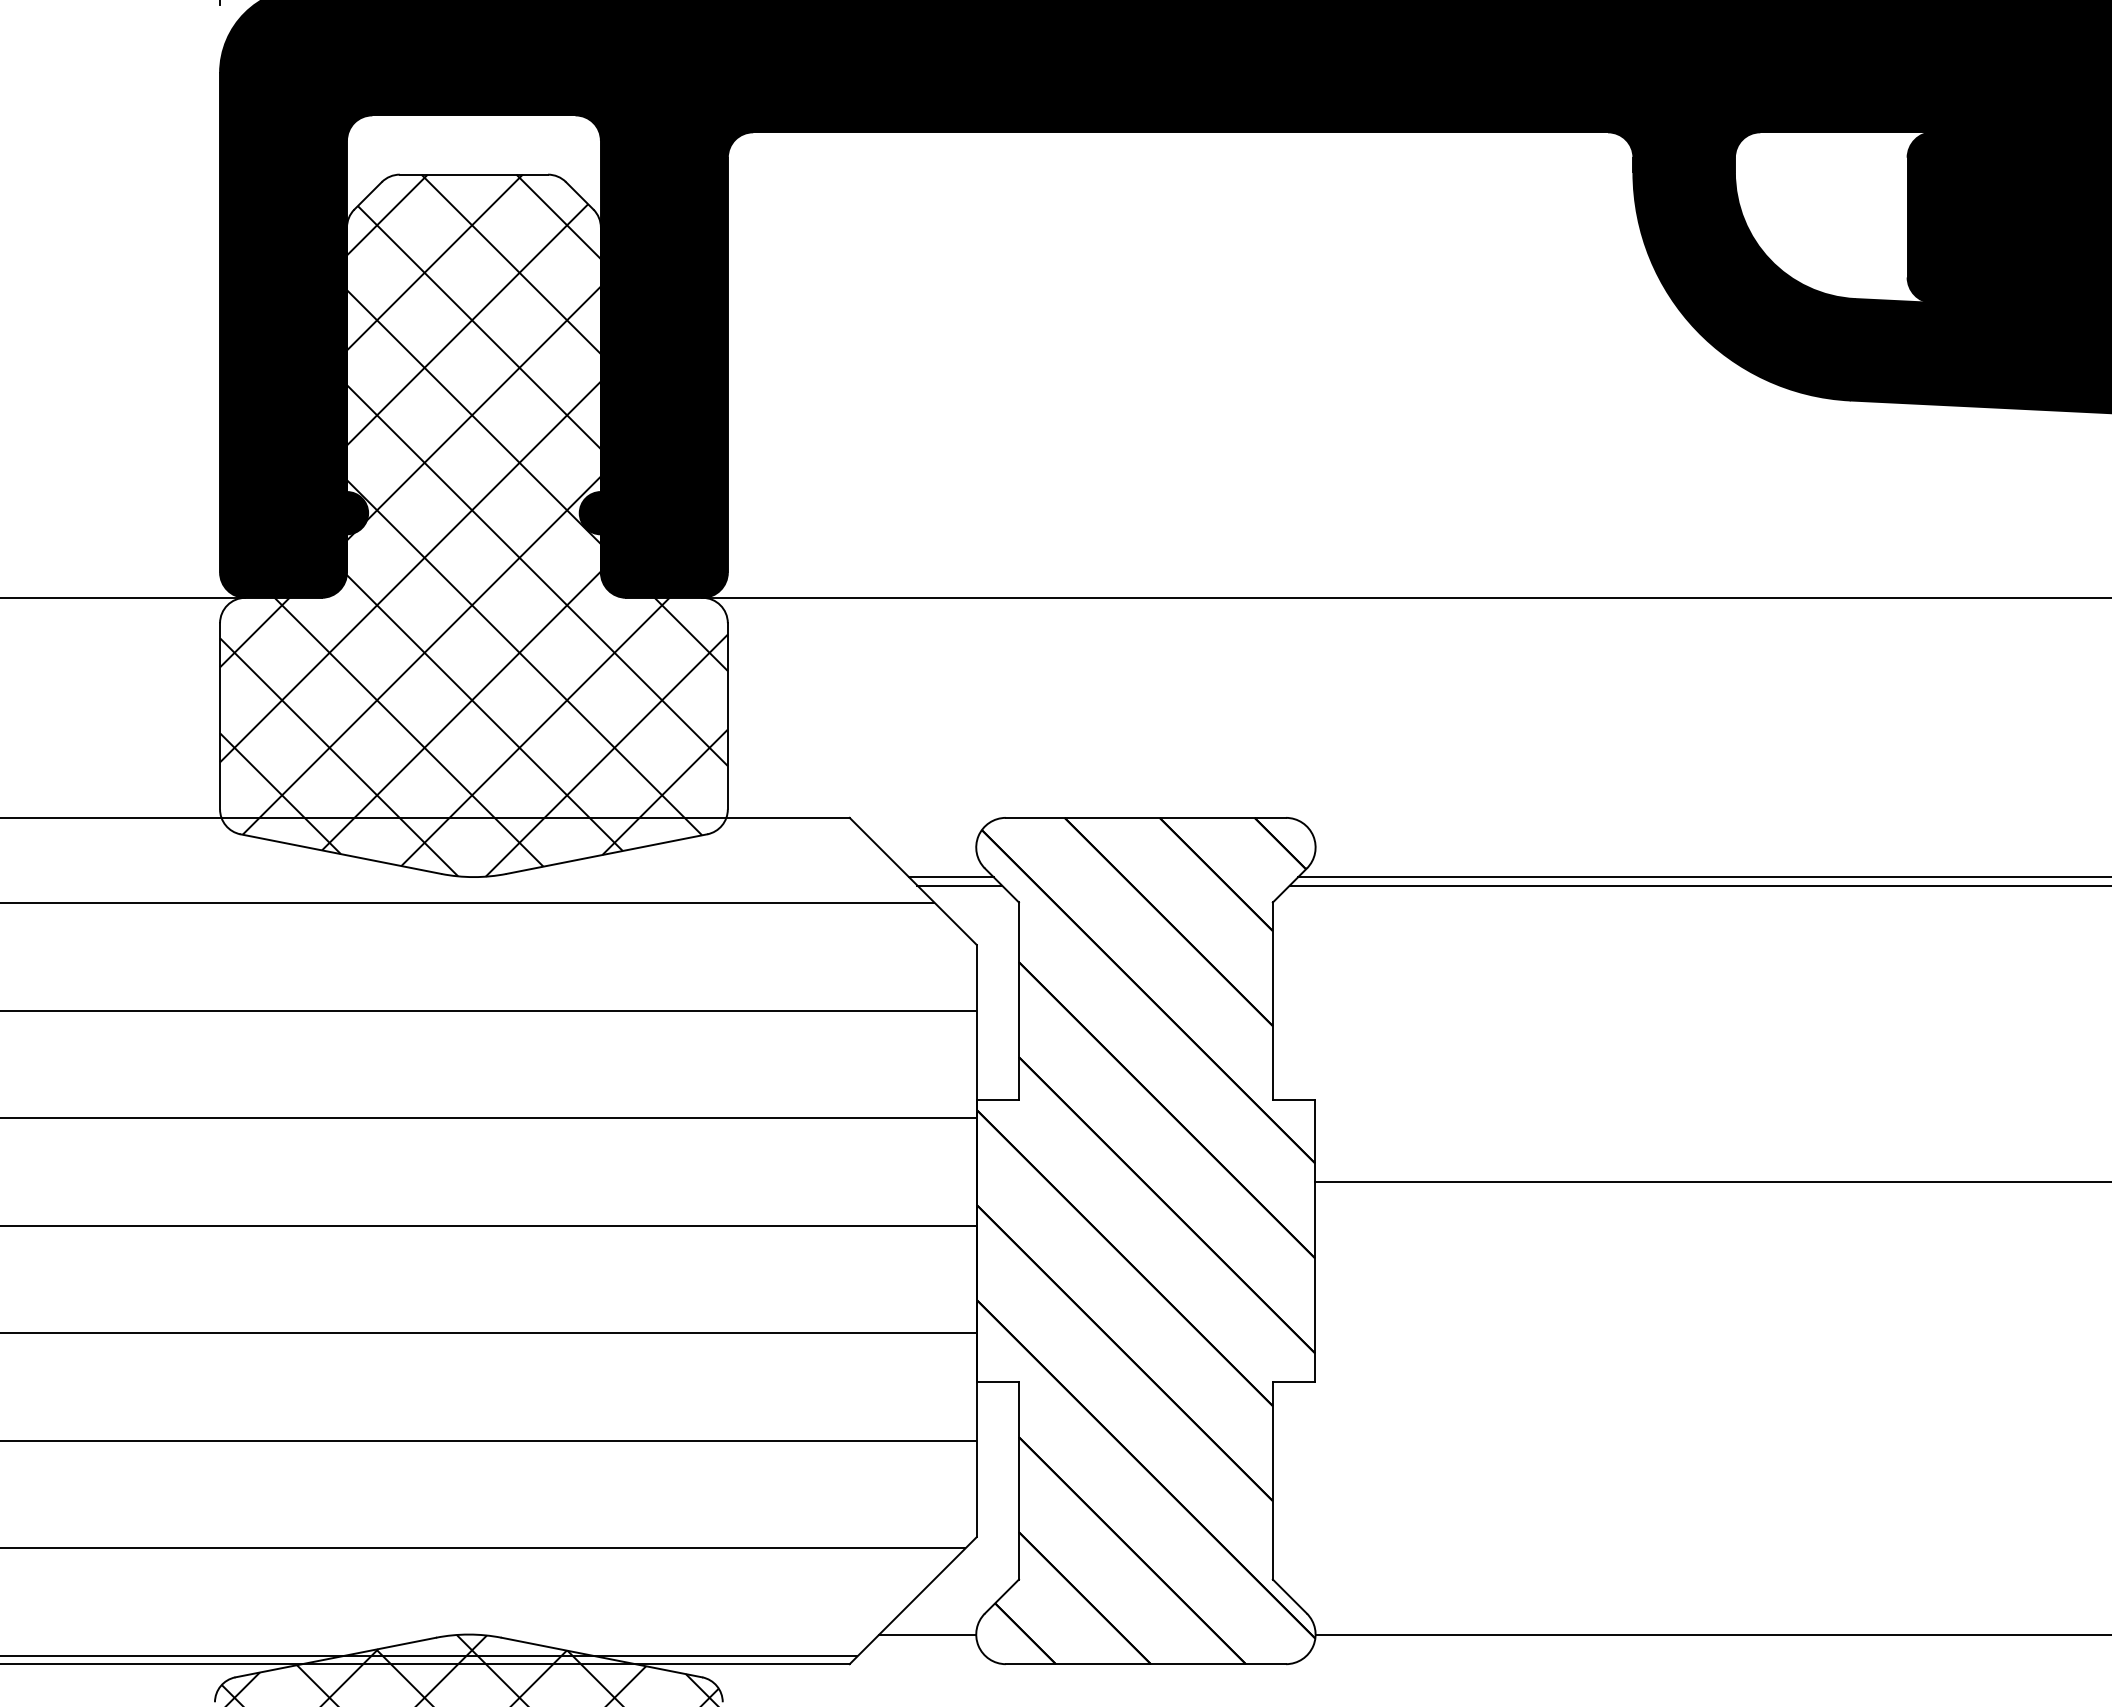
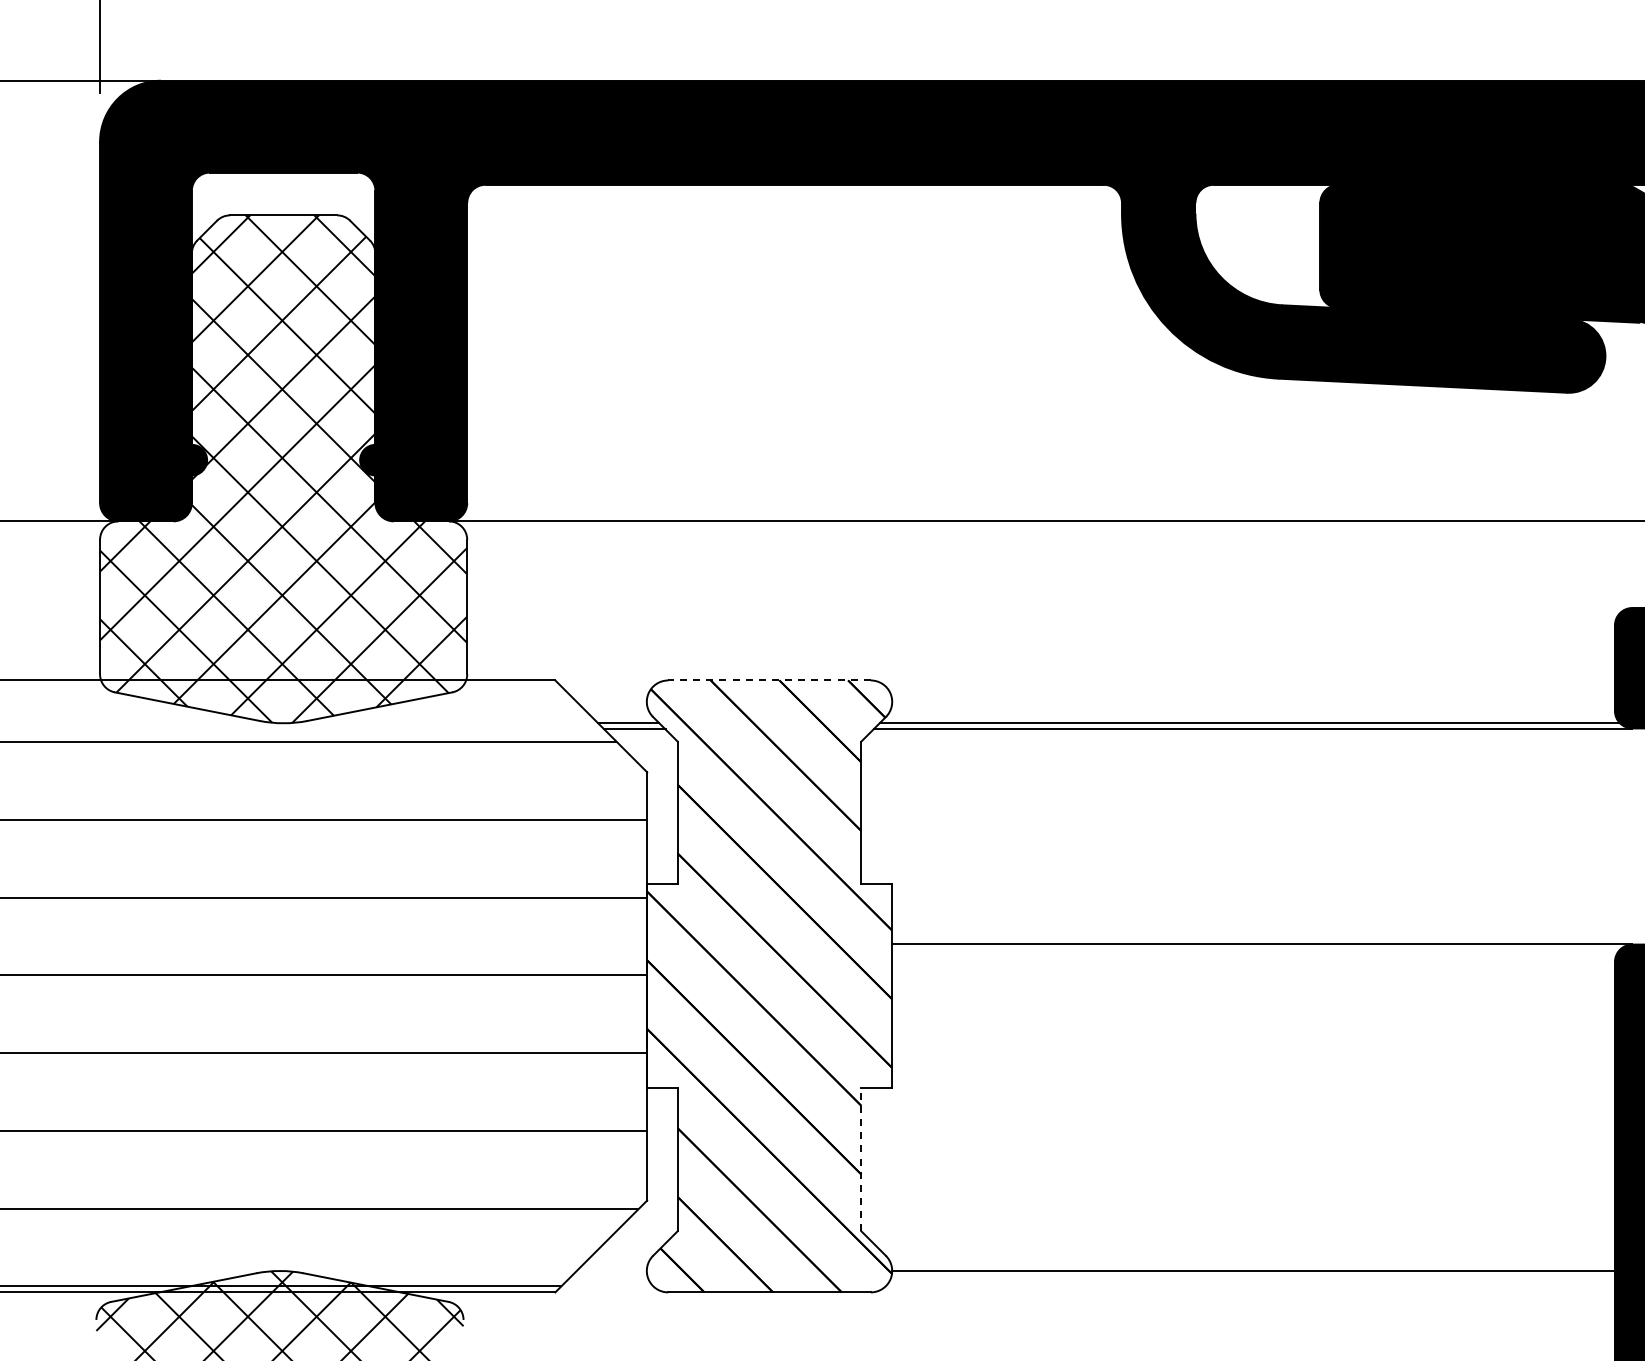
line: (1145, 817) -> (769, 680), solid -> dashed
line: (1273, 1480) -> (861, 1159), solid -> dashed
line: (927, 1633) -> (611, 1270), removed

